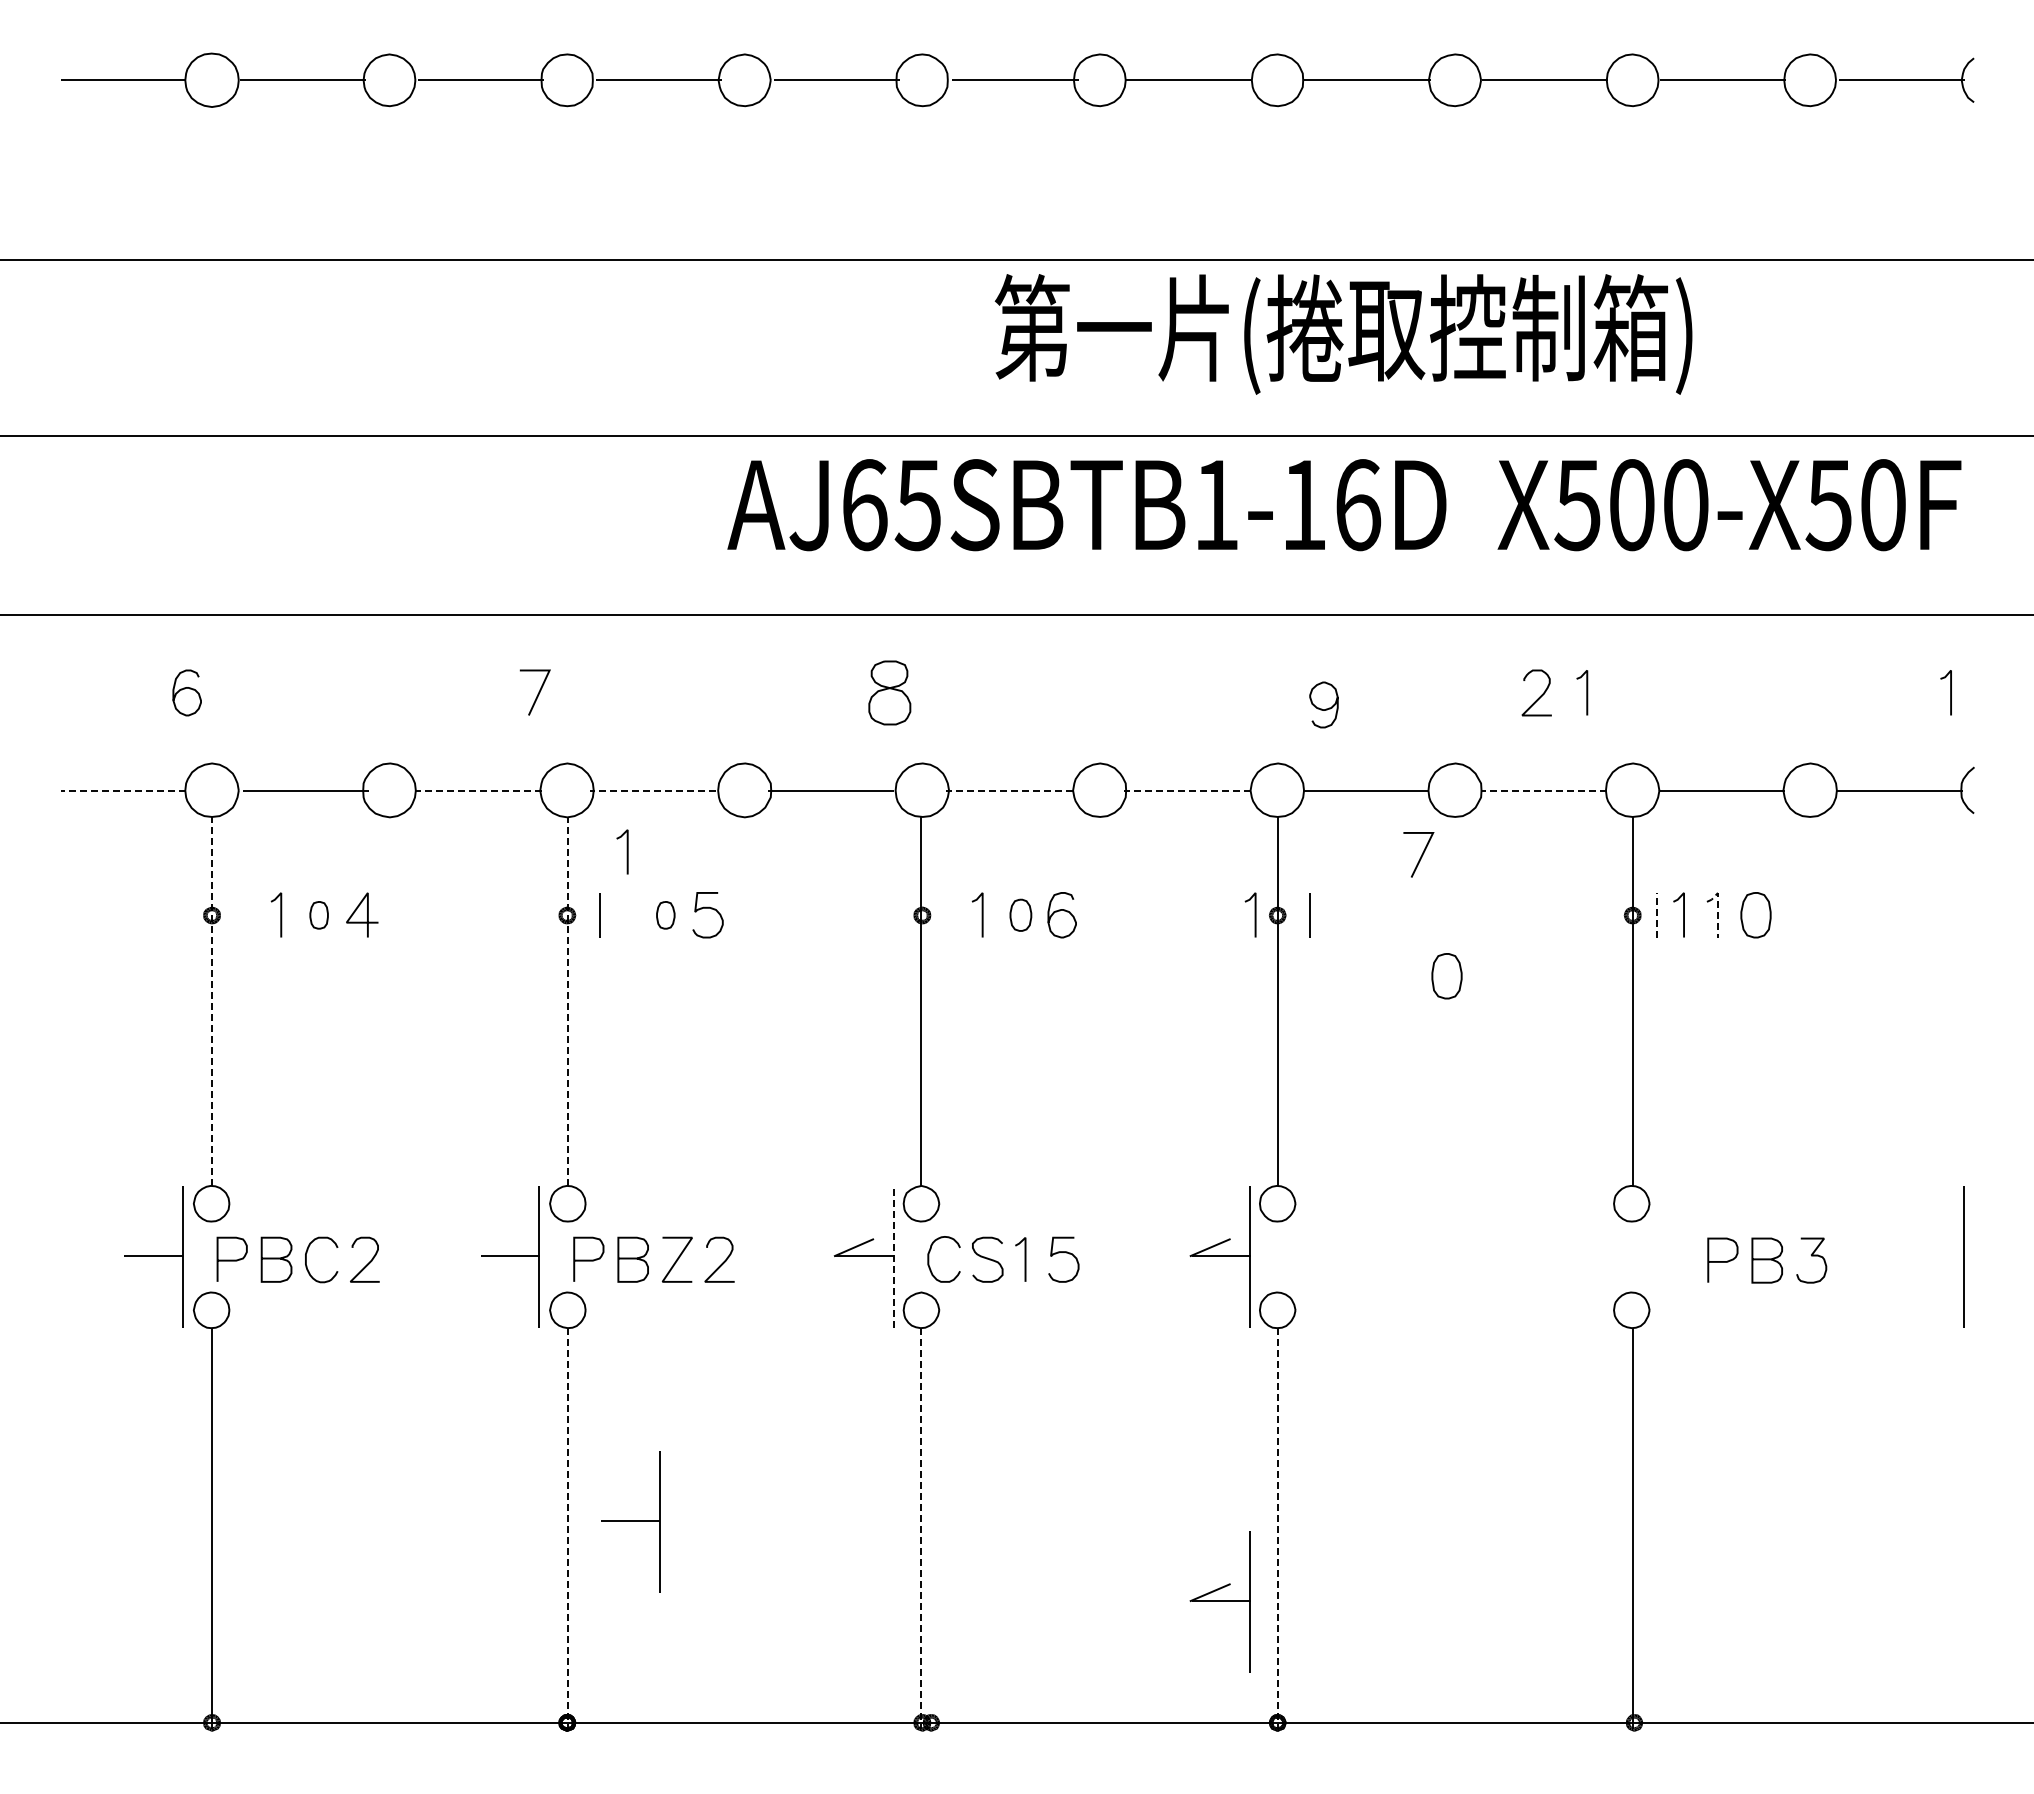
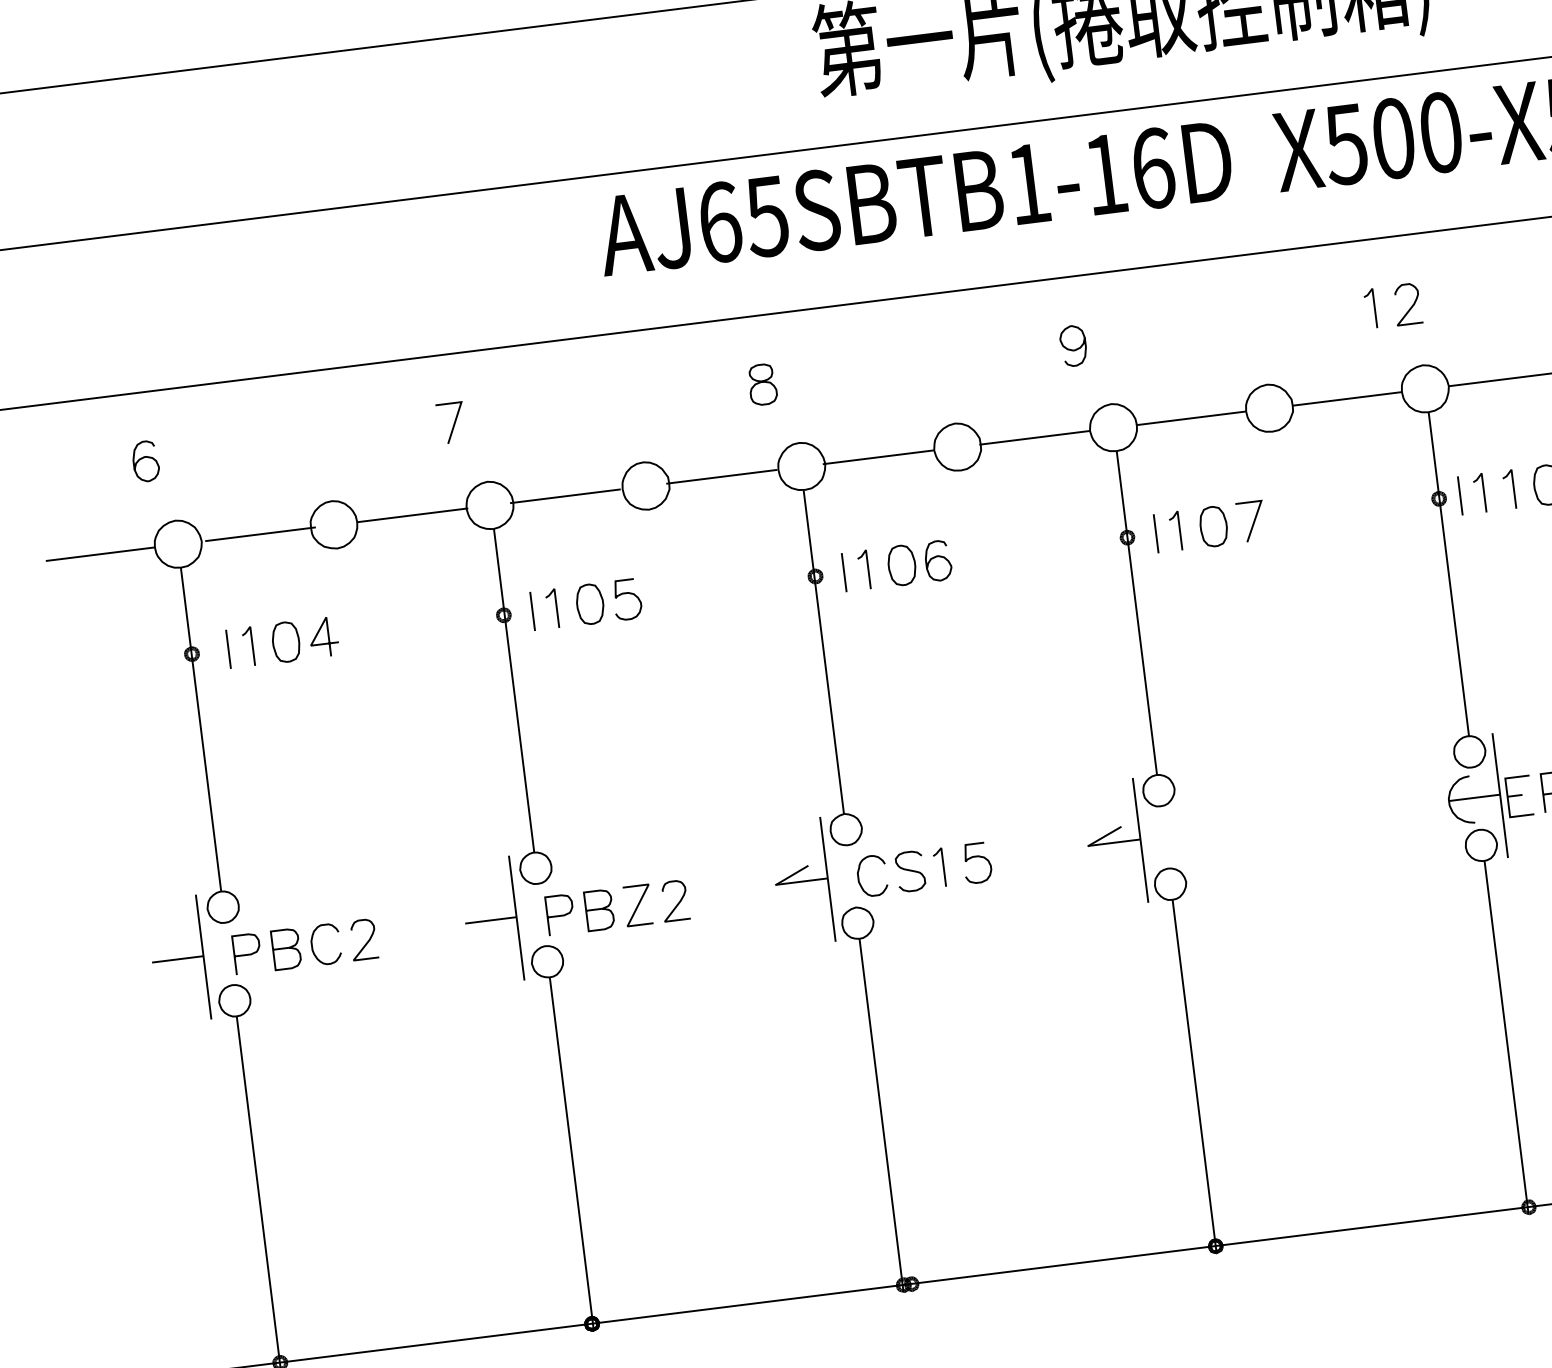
part: (889, 692) -> (762, 384), size x0.71
curve: (1540, 695) -> (1411, 306), moved
curve: (1321, 708) -> (1071, 349), moved
line: (123, 790) -> (100, 554), dashed -> solid
line: (478, 790) -> (412, 515), dashed -> solid
line: (652, 790) -> (564, 496), dashed -> solid
line: (1008, 790) -> (877, 457), dashed -> solid
line: (1187, 790) -> (1034, 437), dashed -> solid
line: (1543, 790) -> (1347, 398), dashed -> solid
line: (626, 851) -> (555, 607), moved
line: (1420, 856) -> (1252, 522), moved
line: (1718, 906) -> (1513, 481), dashed -> solid
line: (1254, 914) -> (1178, 530), moved
line: (1656, 914) -> (1459, 495), dashed -> solid
line: (253, 915) -> (228, 649), added
part: (318, 915) -> (285, 642), size x1.67
part: (665, 915) -> (590, 604), size x1.67
line: (954, 915) -> (843, 572), added
part: (1020, 915) -> (901, 565), size x1.43
part: (1446, 976) -> (1213, 526), moved
line: (211, 1001) -> (200, 729), dashed -> solid
line: (568, 1001) -> (514, 690), dashed -> solid
line: (893, 1256) -> (827, 878), dashed -> solid
part: (1647, 1256) -> (1489, 796), added
part: (630, 1521) -> (625, 1140), removed
line: (568, 1528) -> (571, 1153), dashed -> solid
line: (921, 1528) -> (881, 1114), dashed -> solid
line: (1277, 1528) -> (1194, 1075), dashed -> solid
part: (1219, 1601) -> (1151, 1146), removed

